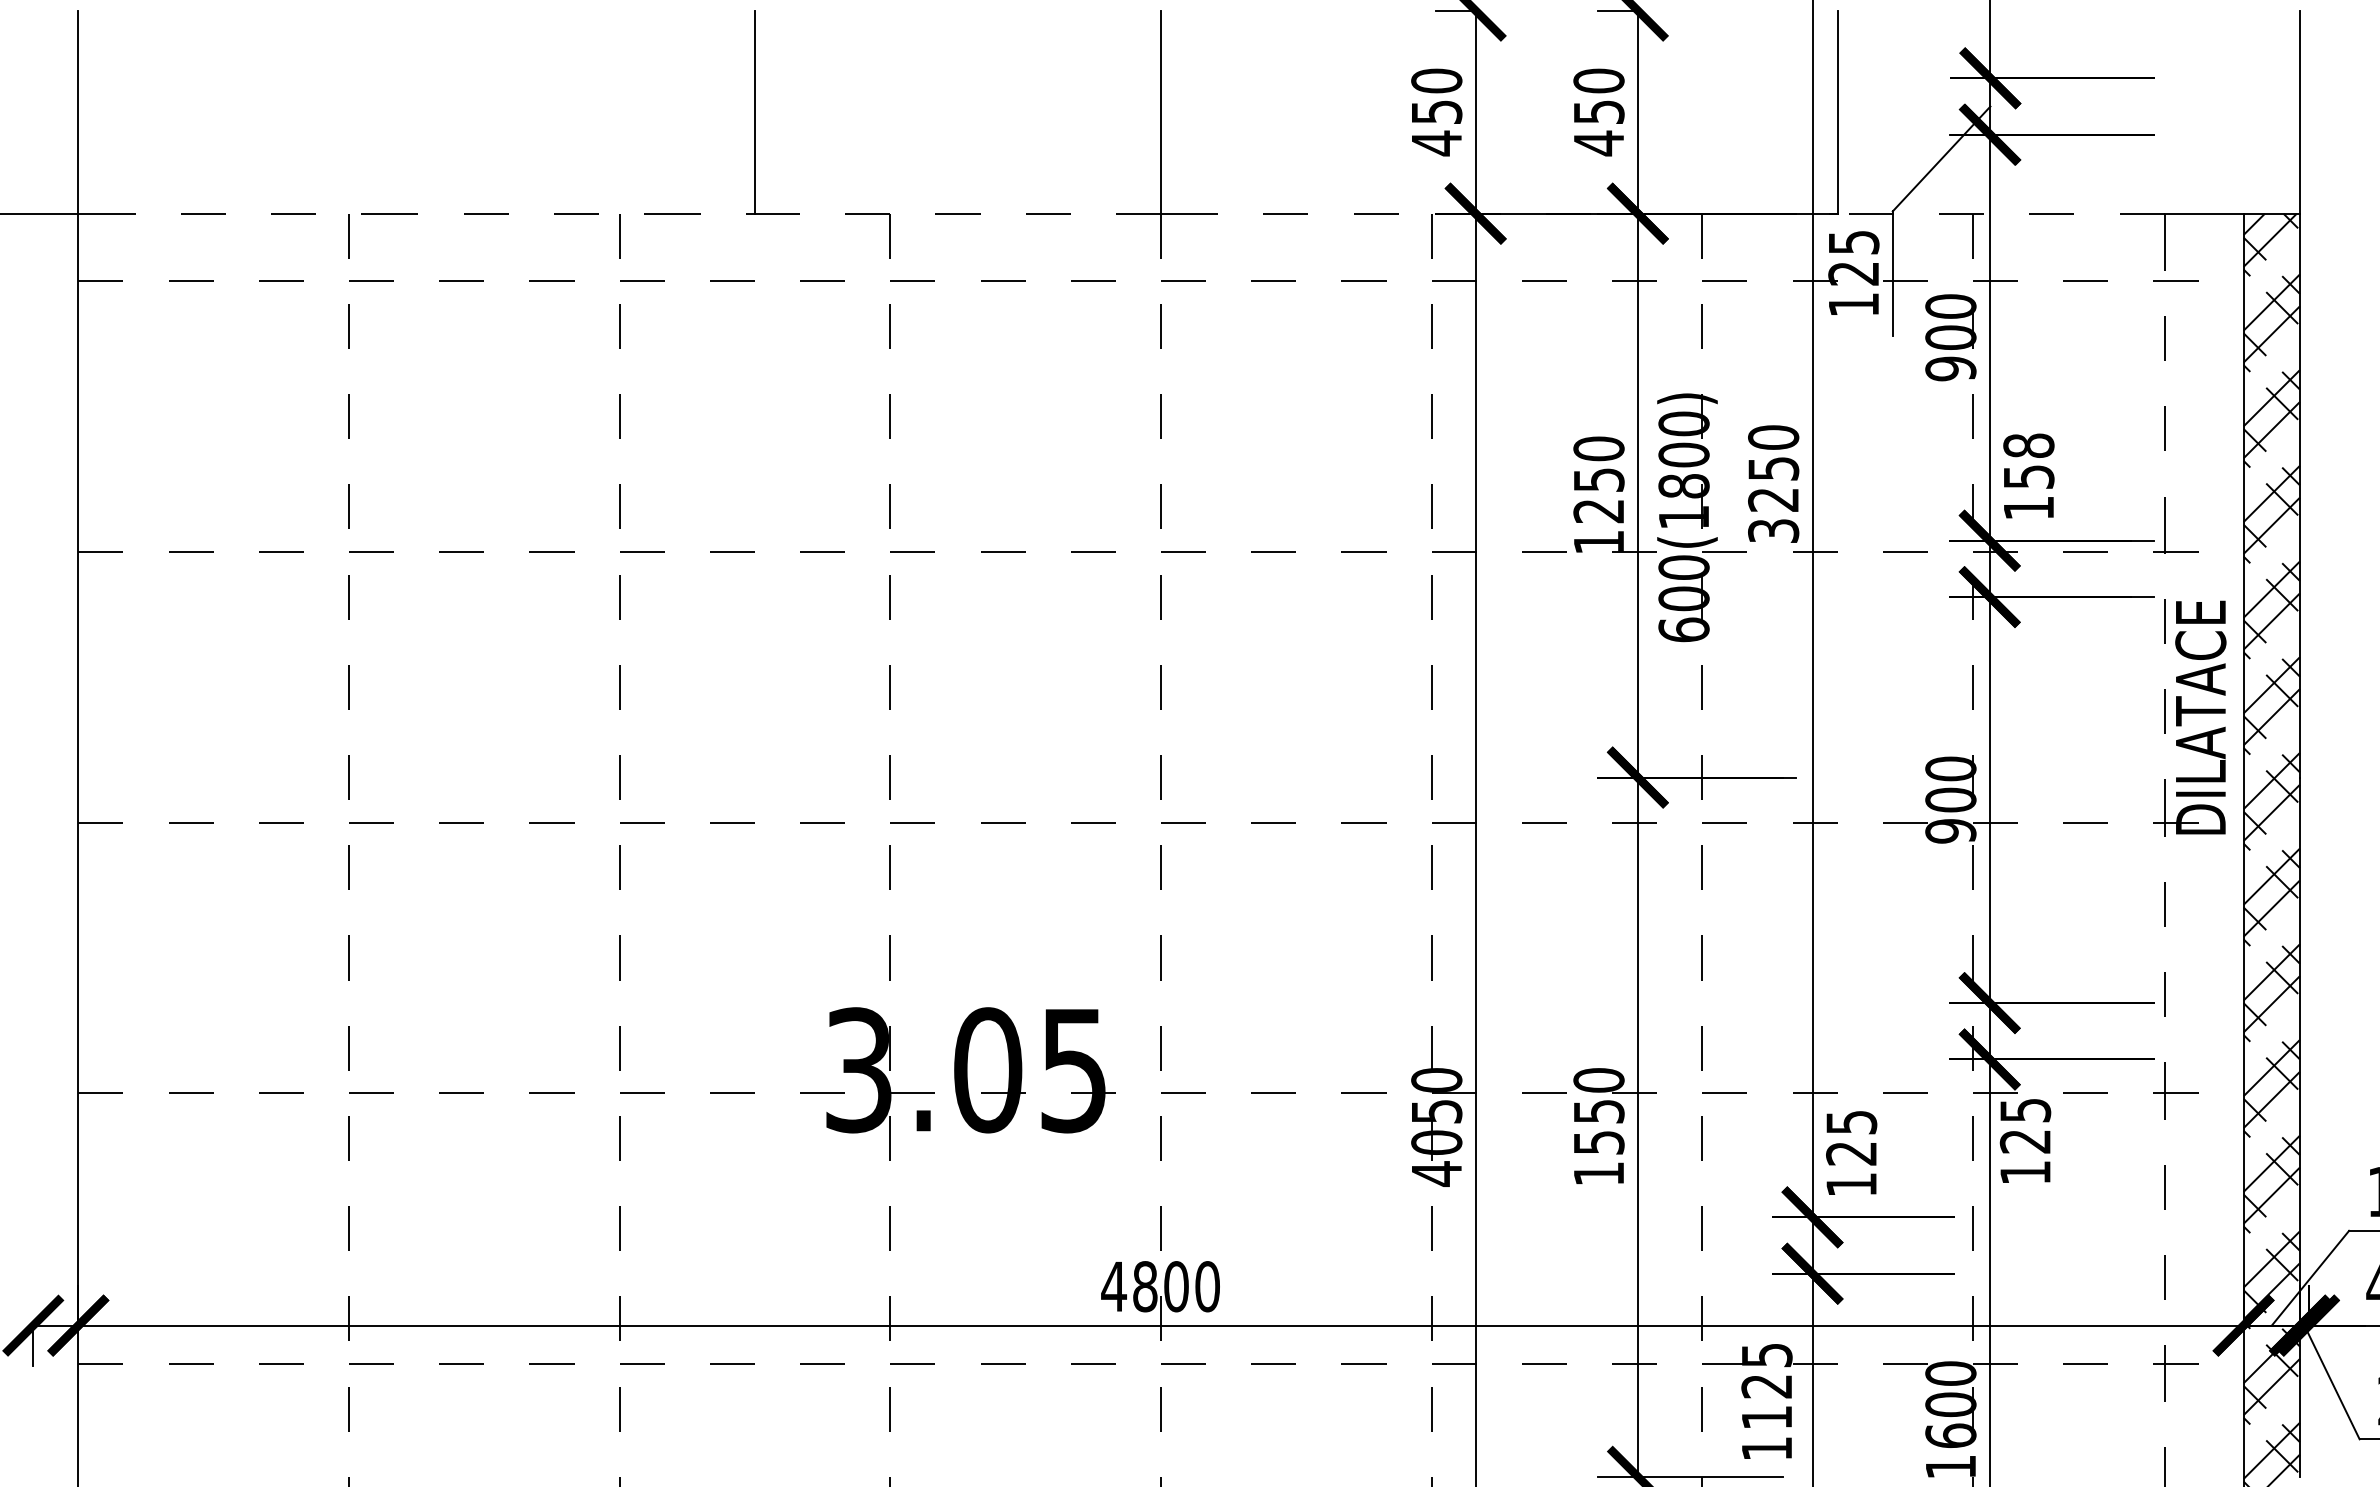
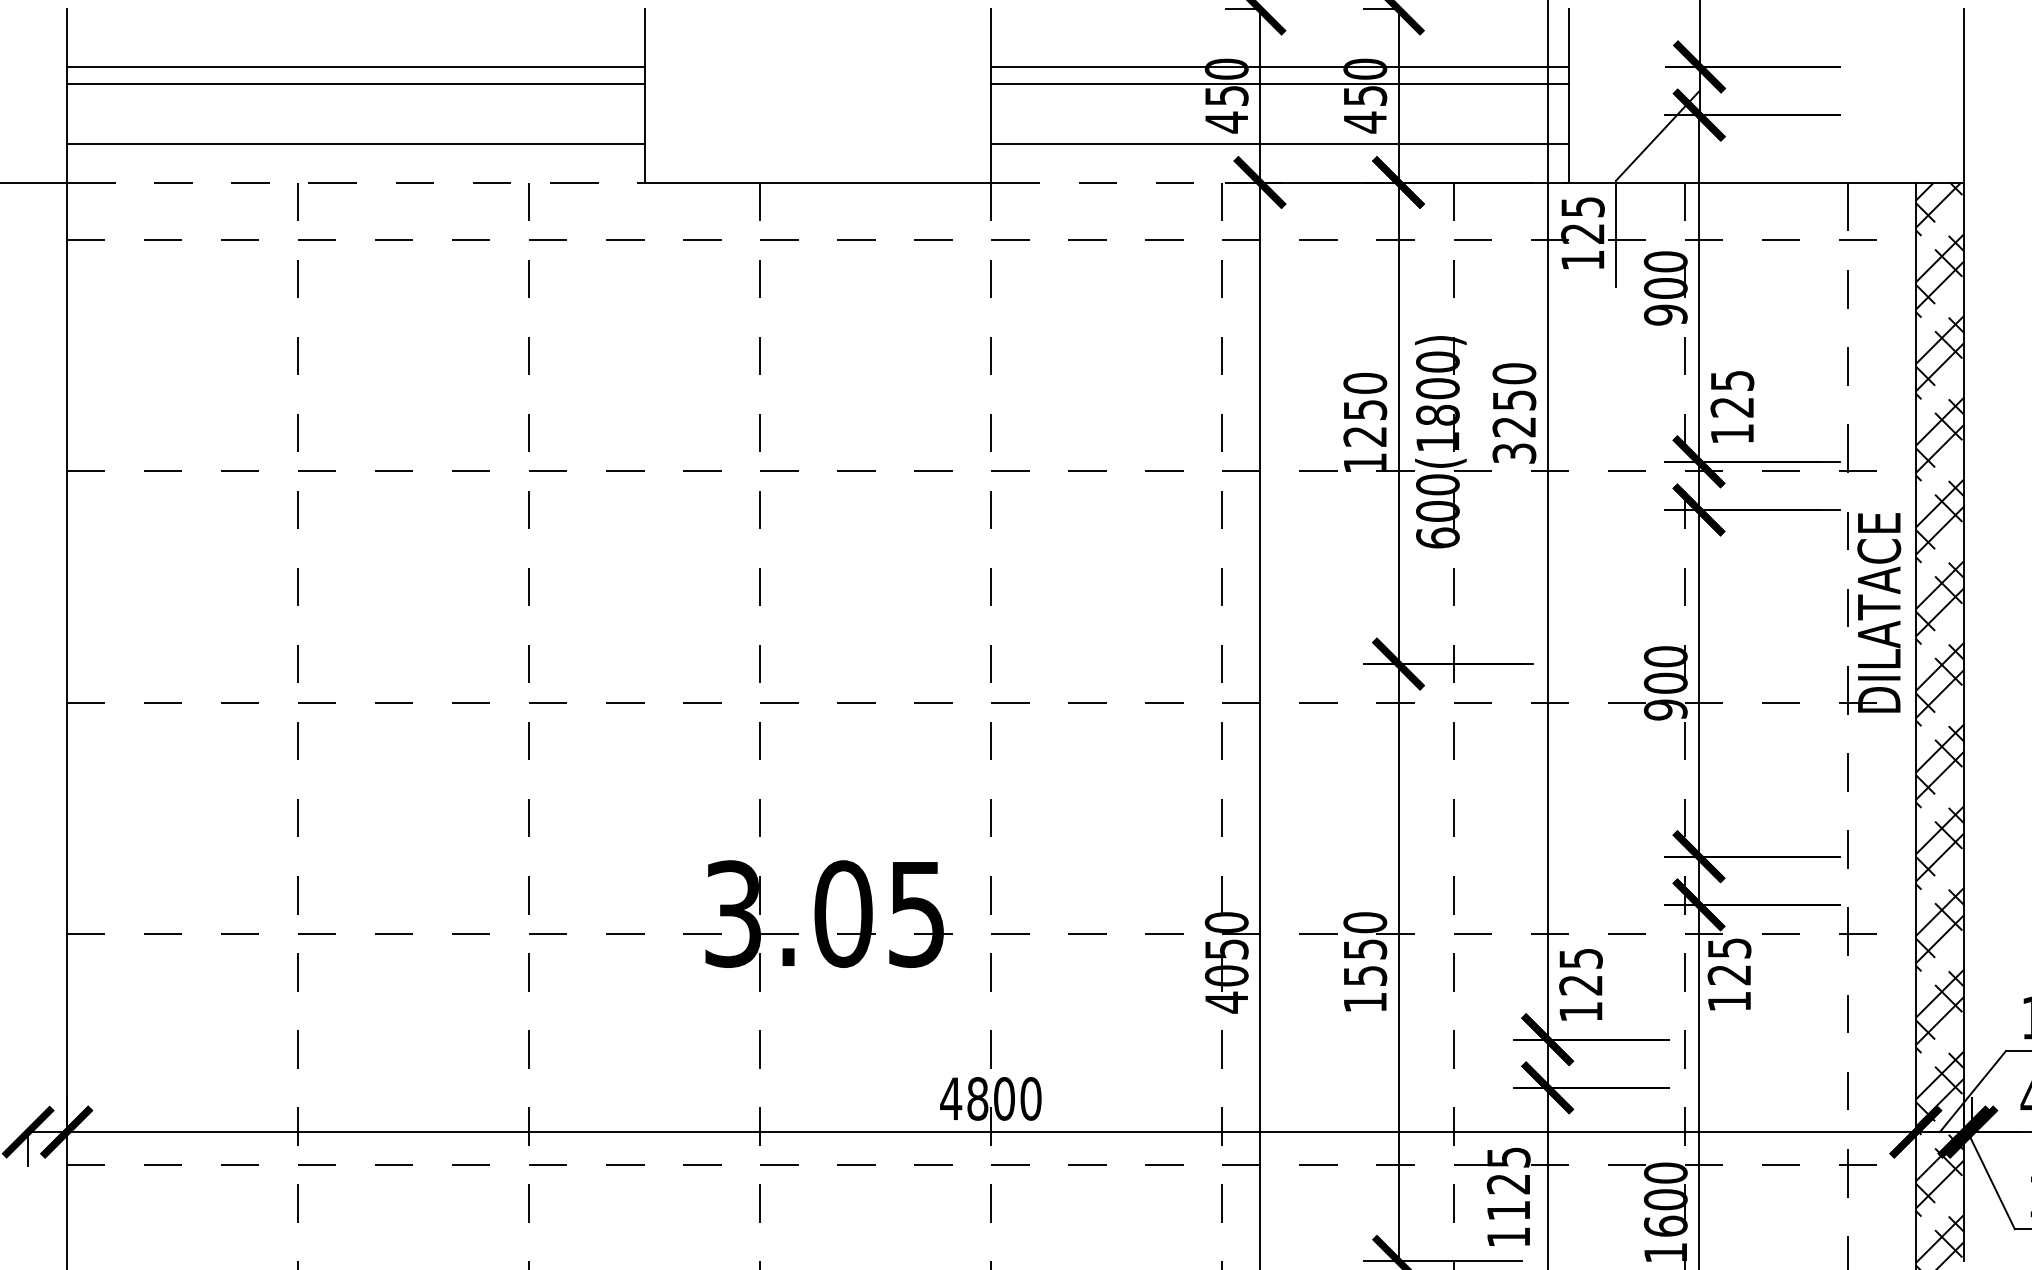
line: (416, 78) -> (355, 67), added
line: (1498, 78) -> (1279, 67), added
line: (416, 98) -> (355, 84), added
line: (1498, 98) -> (1279, 84), added
line: (416, 168) -> (355, 143), added
line: (1498, 168) -> (1279, 143), added
line: (957, 213) -> (817, 182), dashed -> solid
line: (2001, 213) -> (1709, 182), dashed -> solid
text: (2028, 460) -> (1732, 393), 158 -> 125

